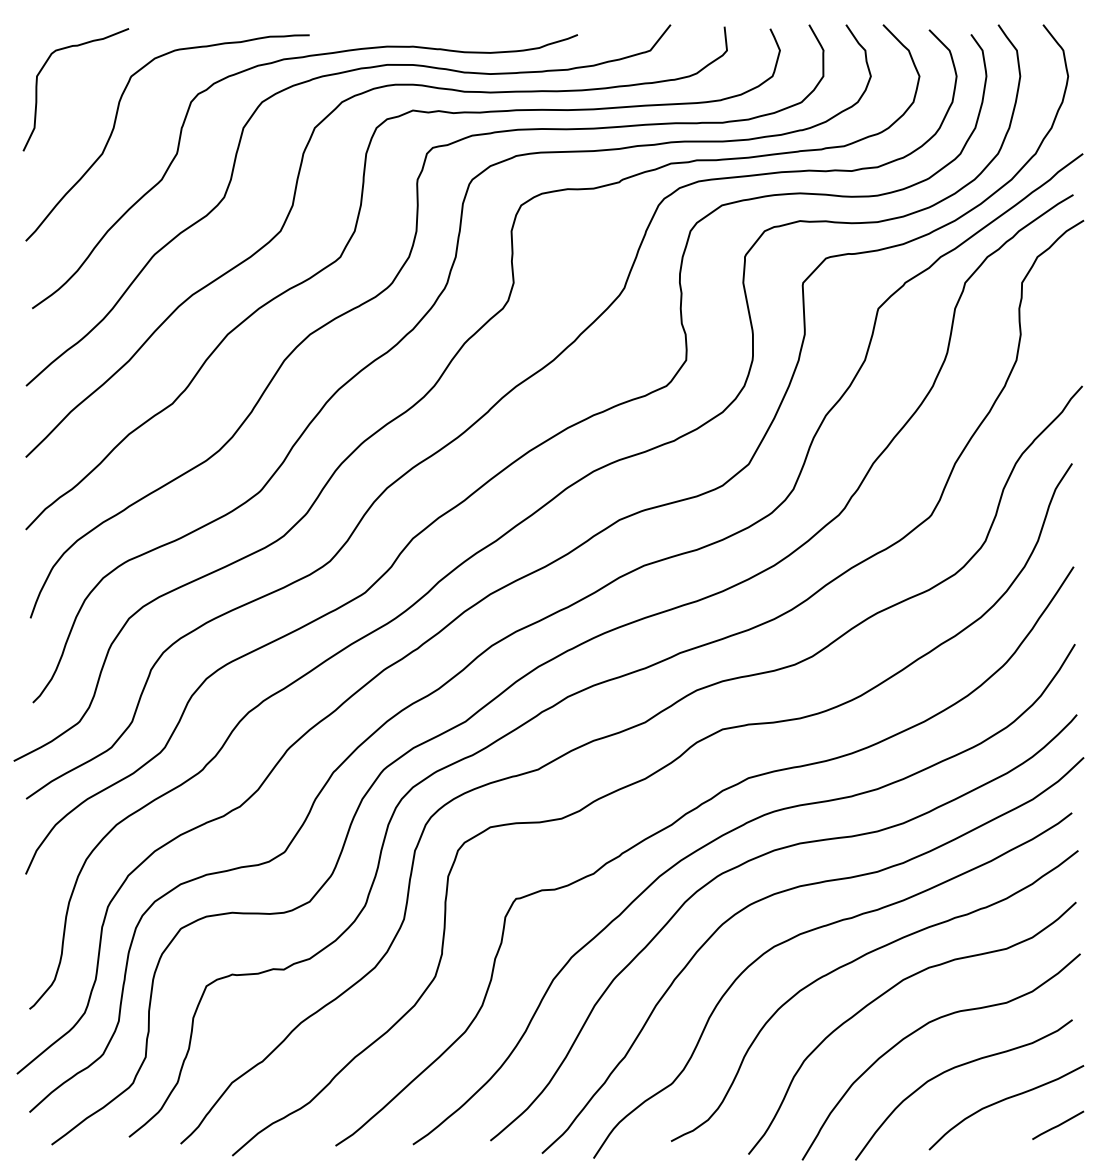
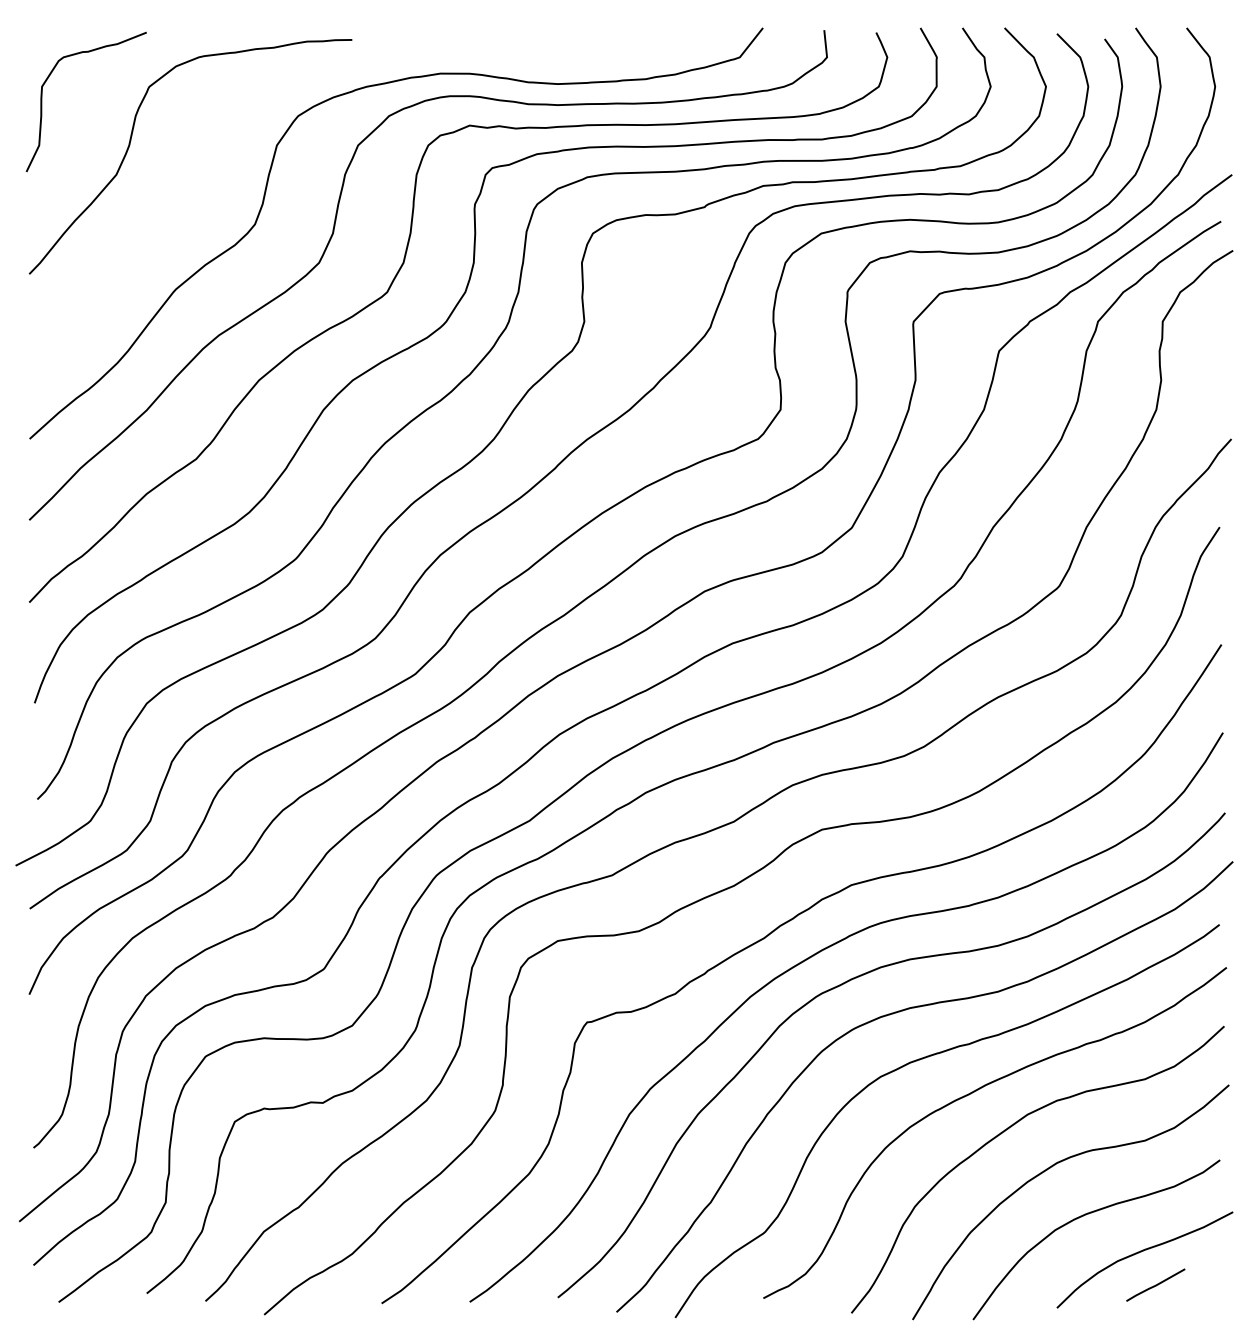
curve: (275, 62) -> (313, 71), removed
line: (1057, 1124) -> (1155, 1284), moved

